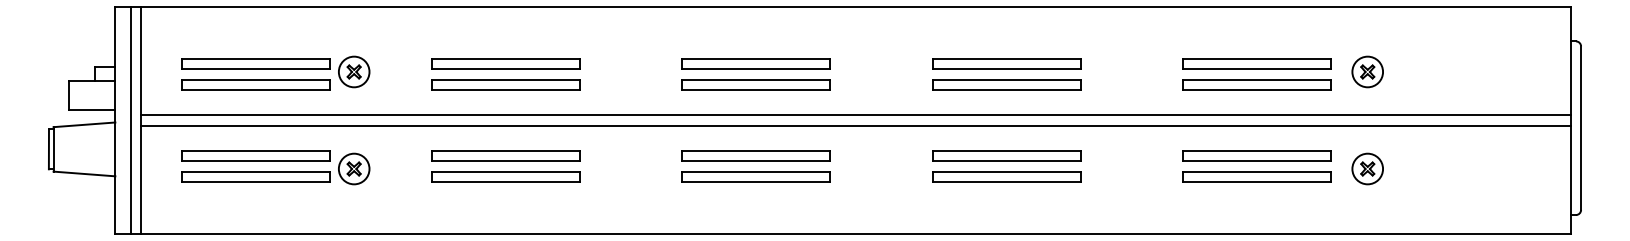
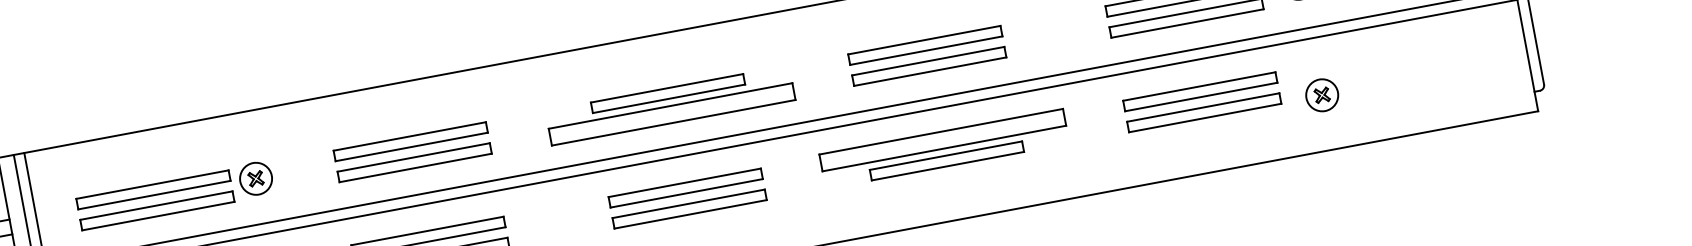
part: (755, 84) -> (671, 114), size x1.6
part: (1006, 155) -> (942, 139), size x1.6
part: (1367, 168) -> (1321, 94), moved

